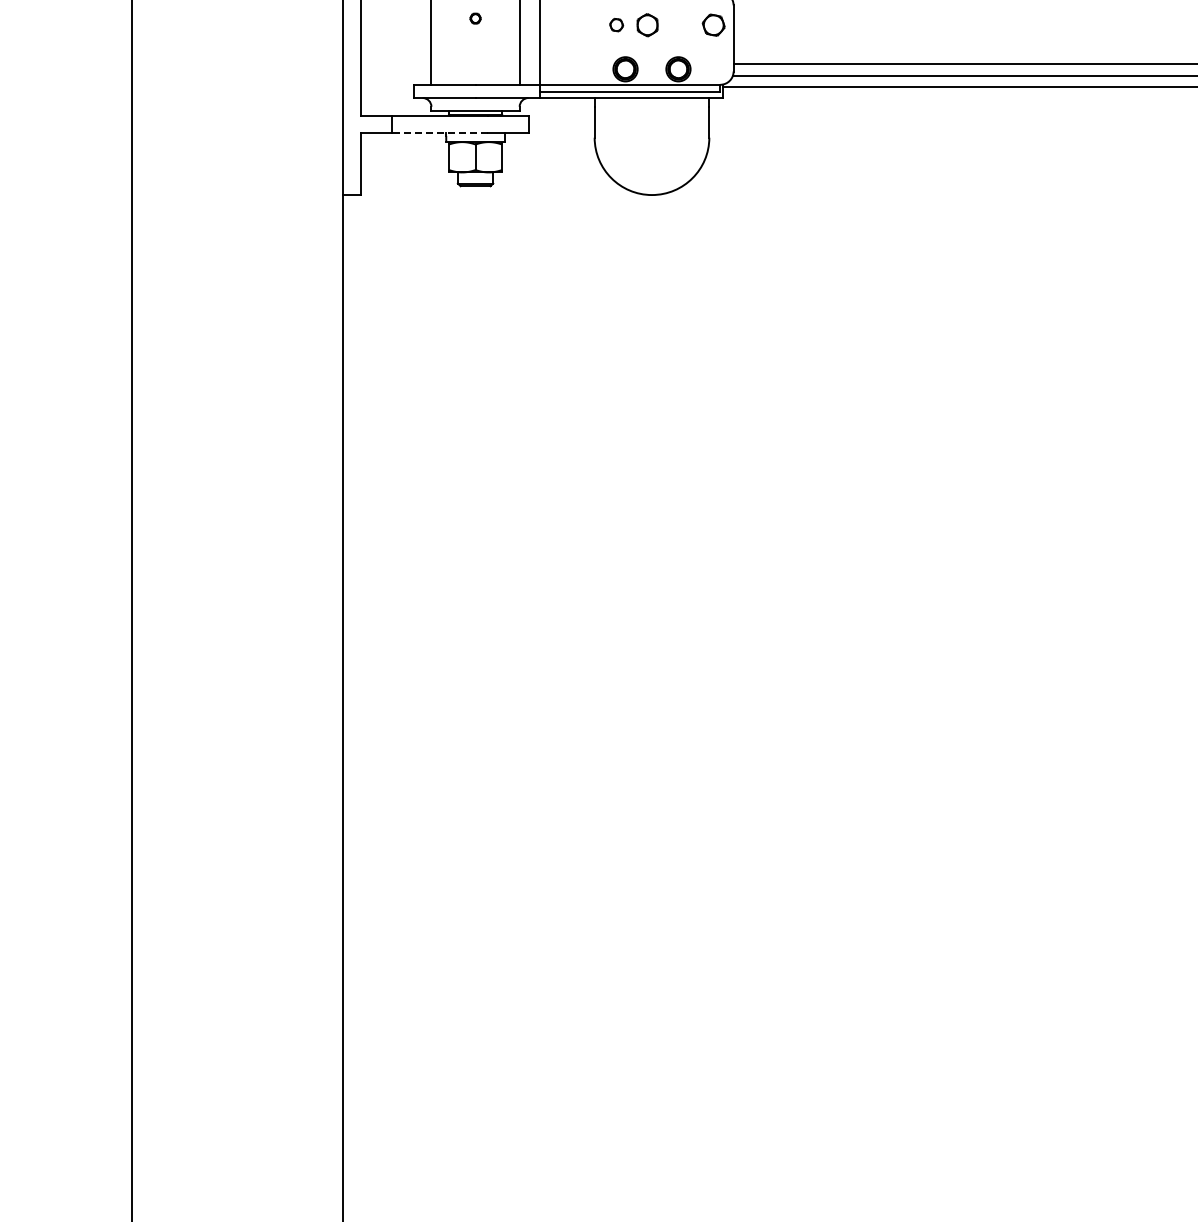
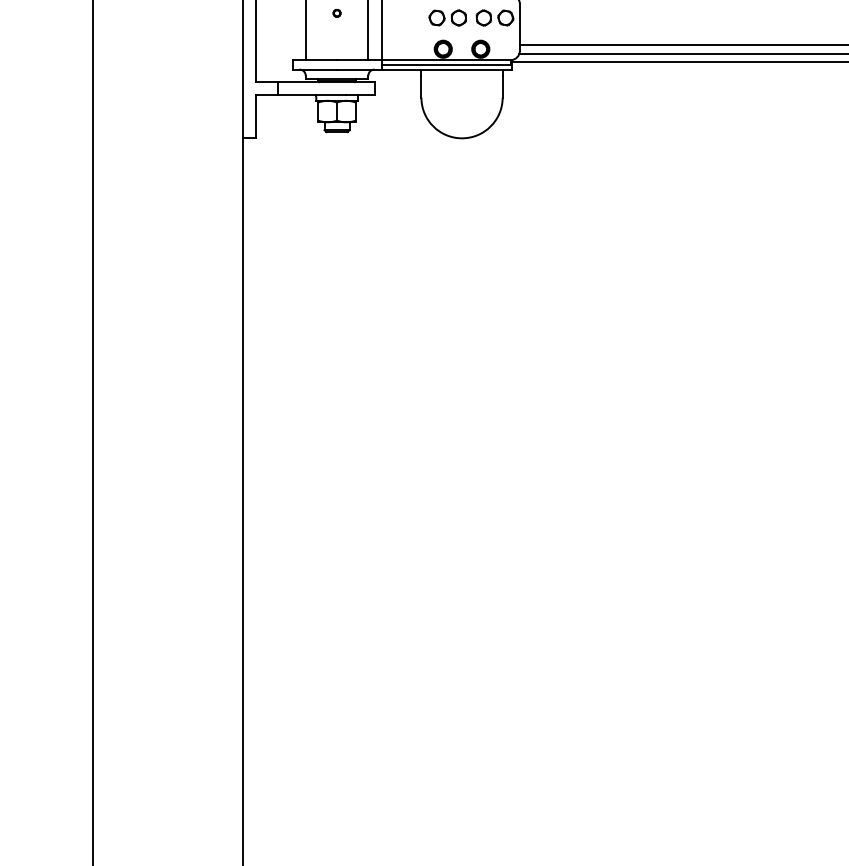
part: (616, 24) -> (436, 17), size x1.67
part: (682, 25) -> (483, 18), added
line: (439, 133) -> (311, 94), dashed -> solid

